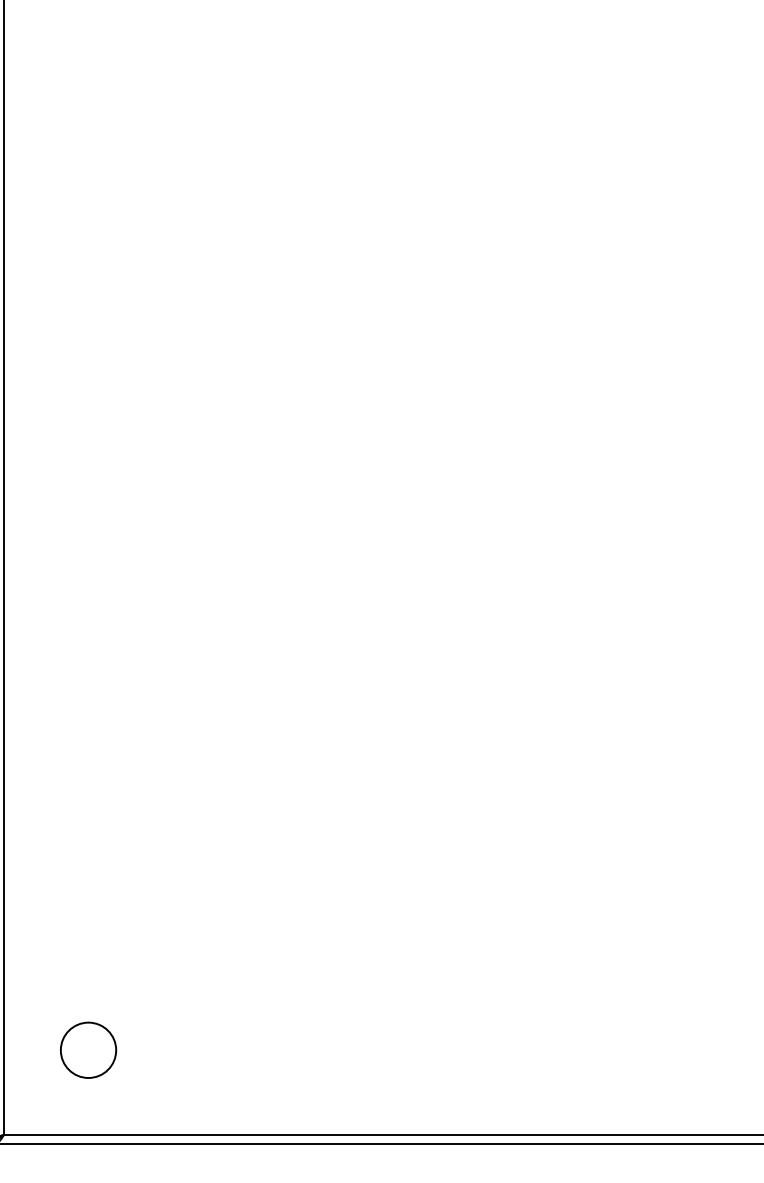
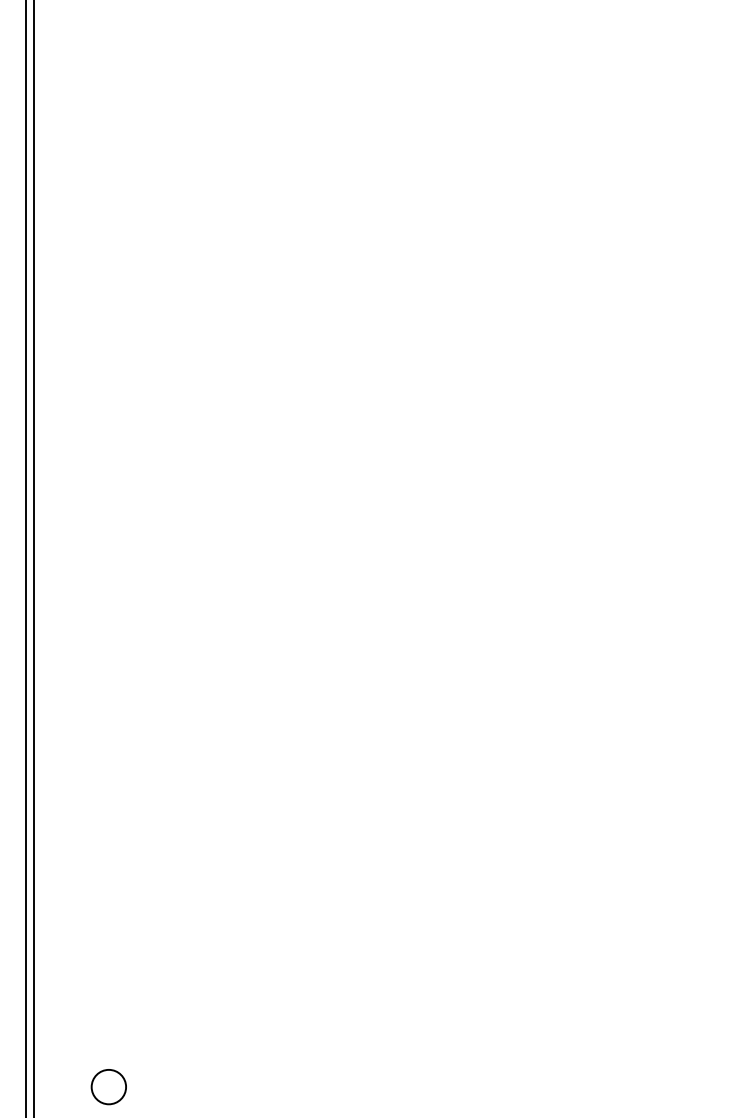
circle: (88, 1049) -> (108, 1086), size x0.7

